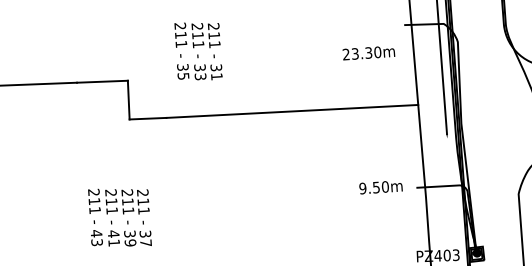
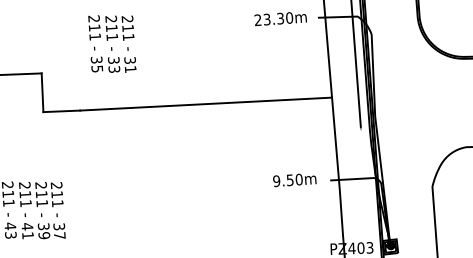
text: (368, 53) -> (280, 19), moved

